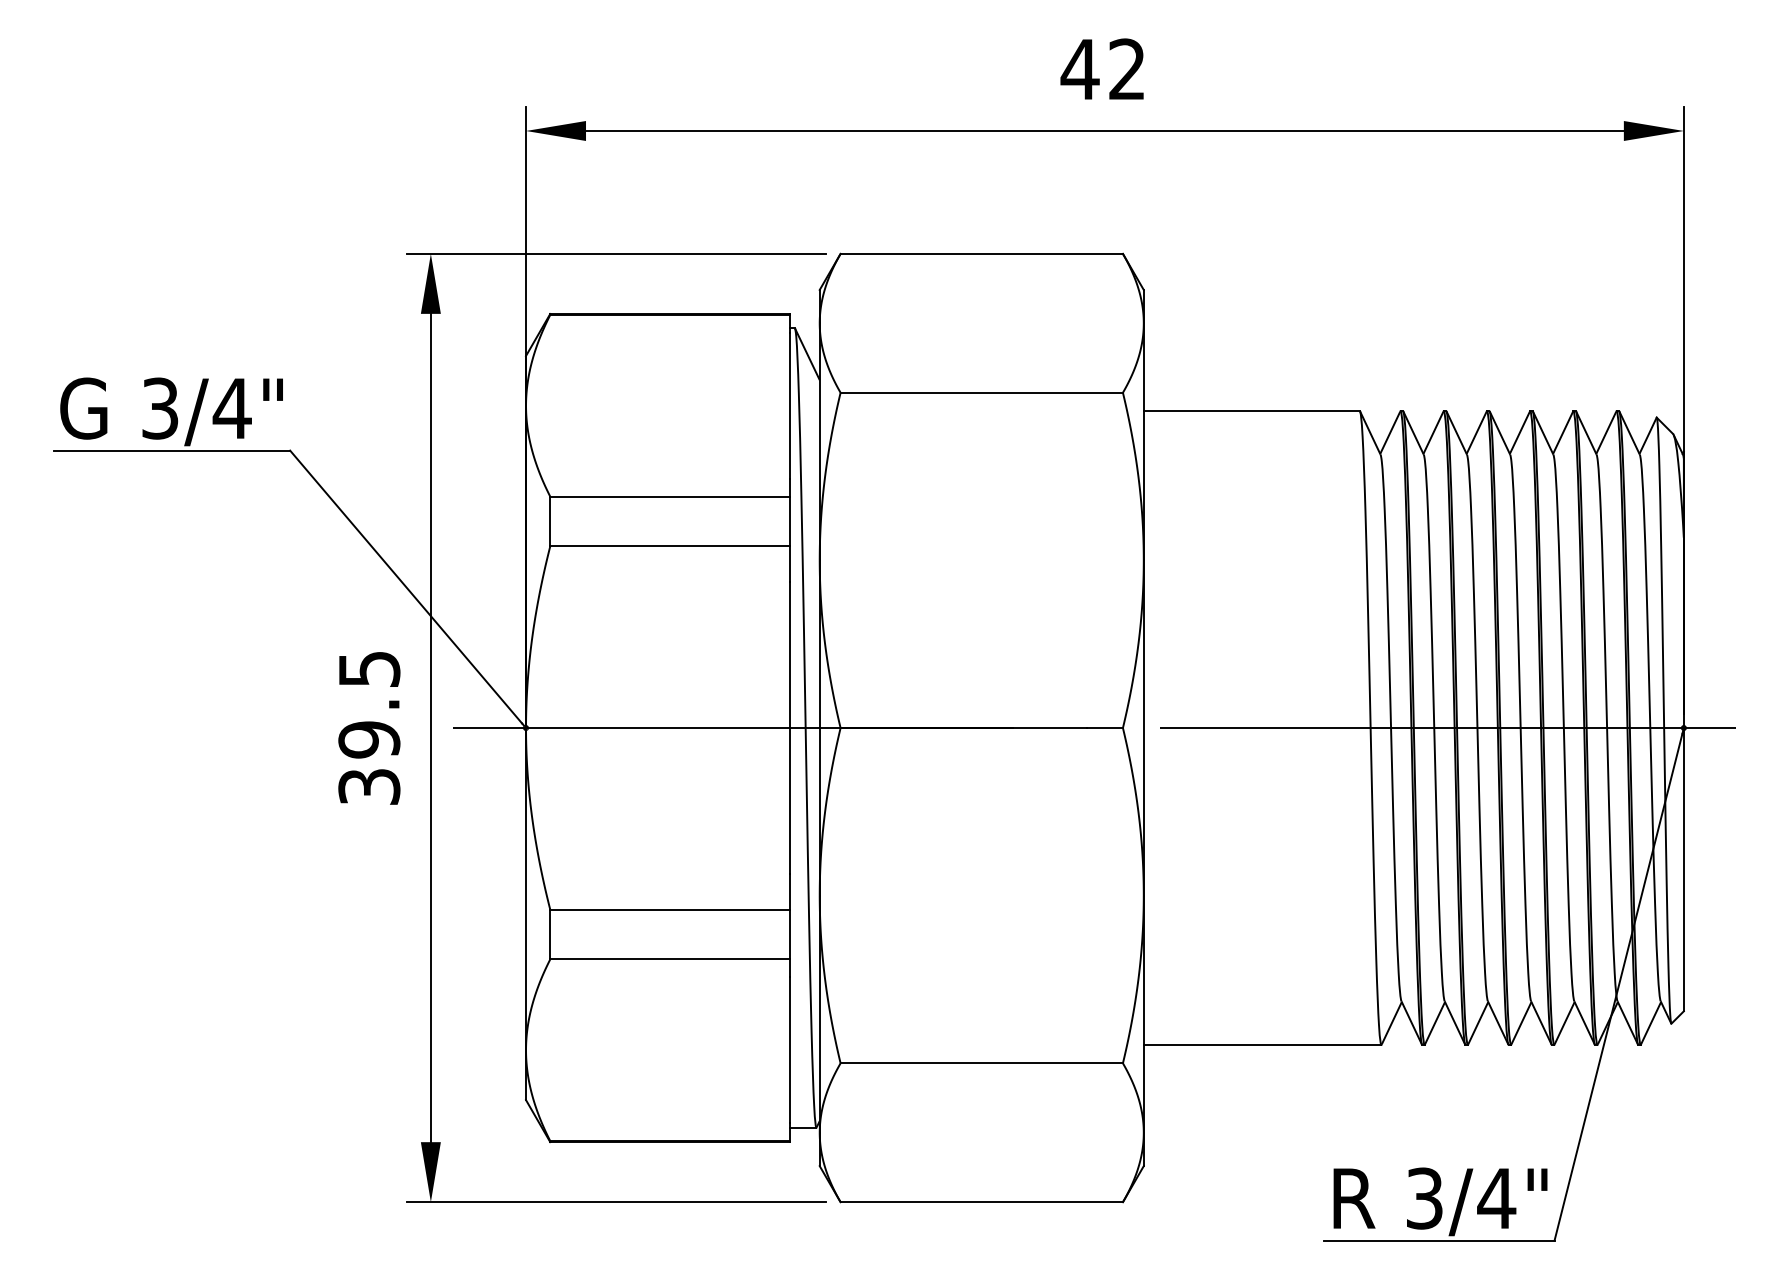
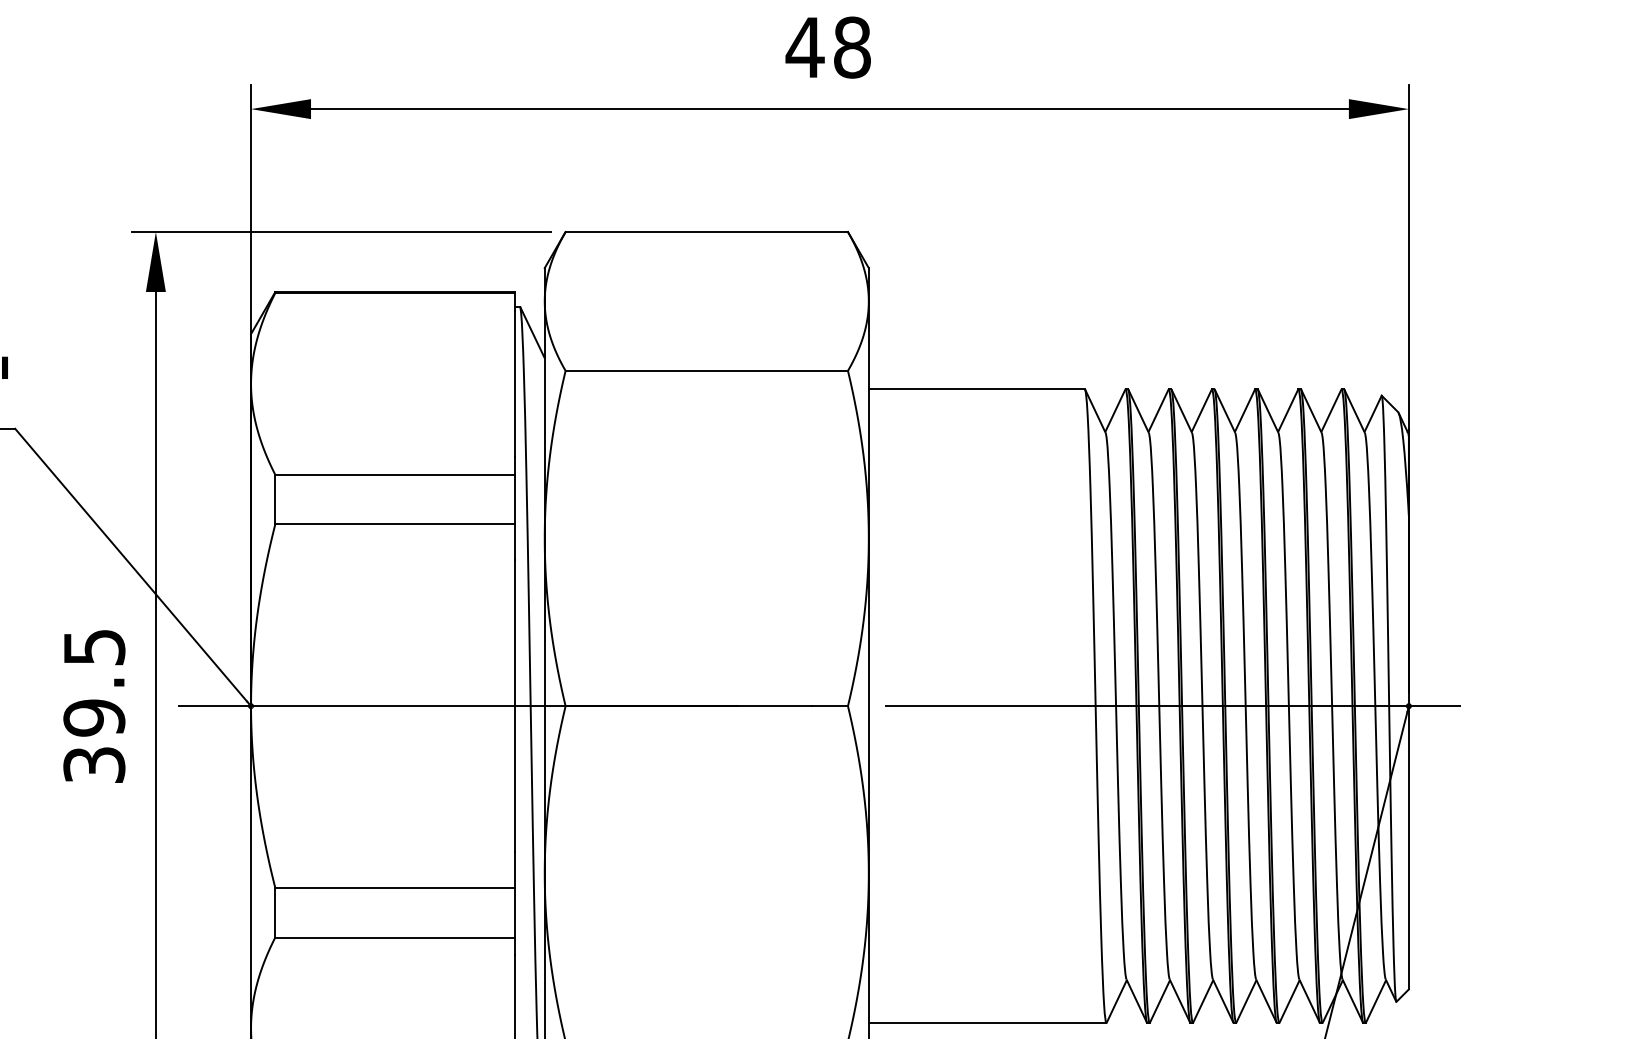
text: (1127, 69) -> (852, 47), 42 -> 48

